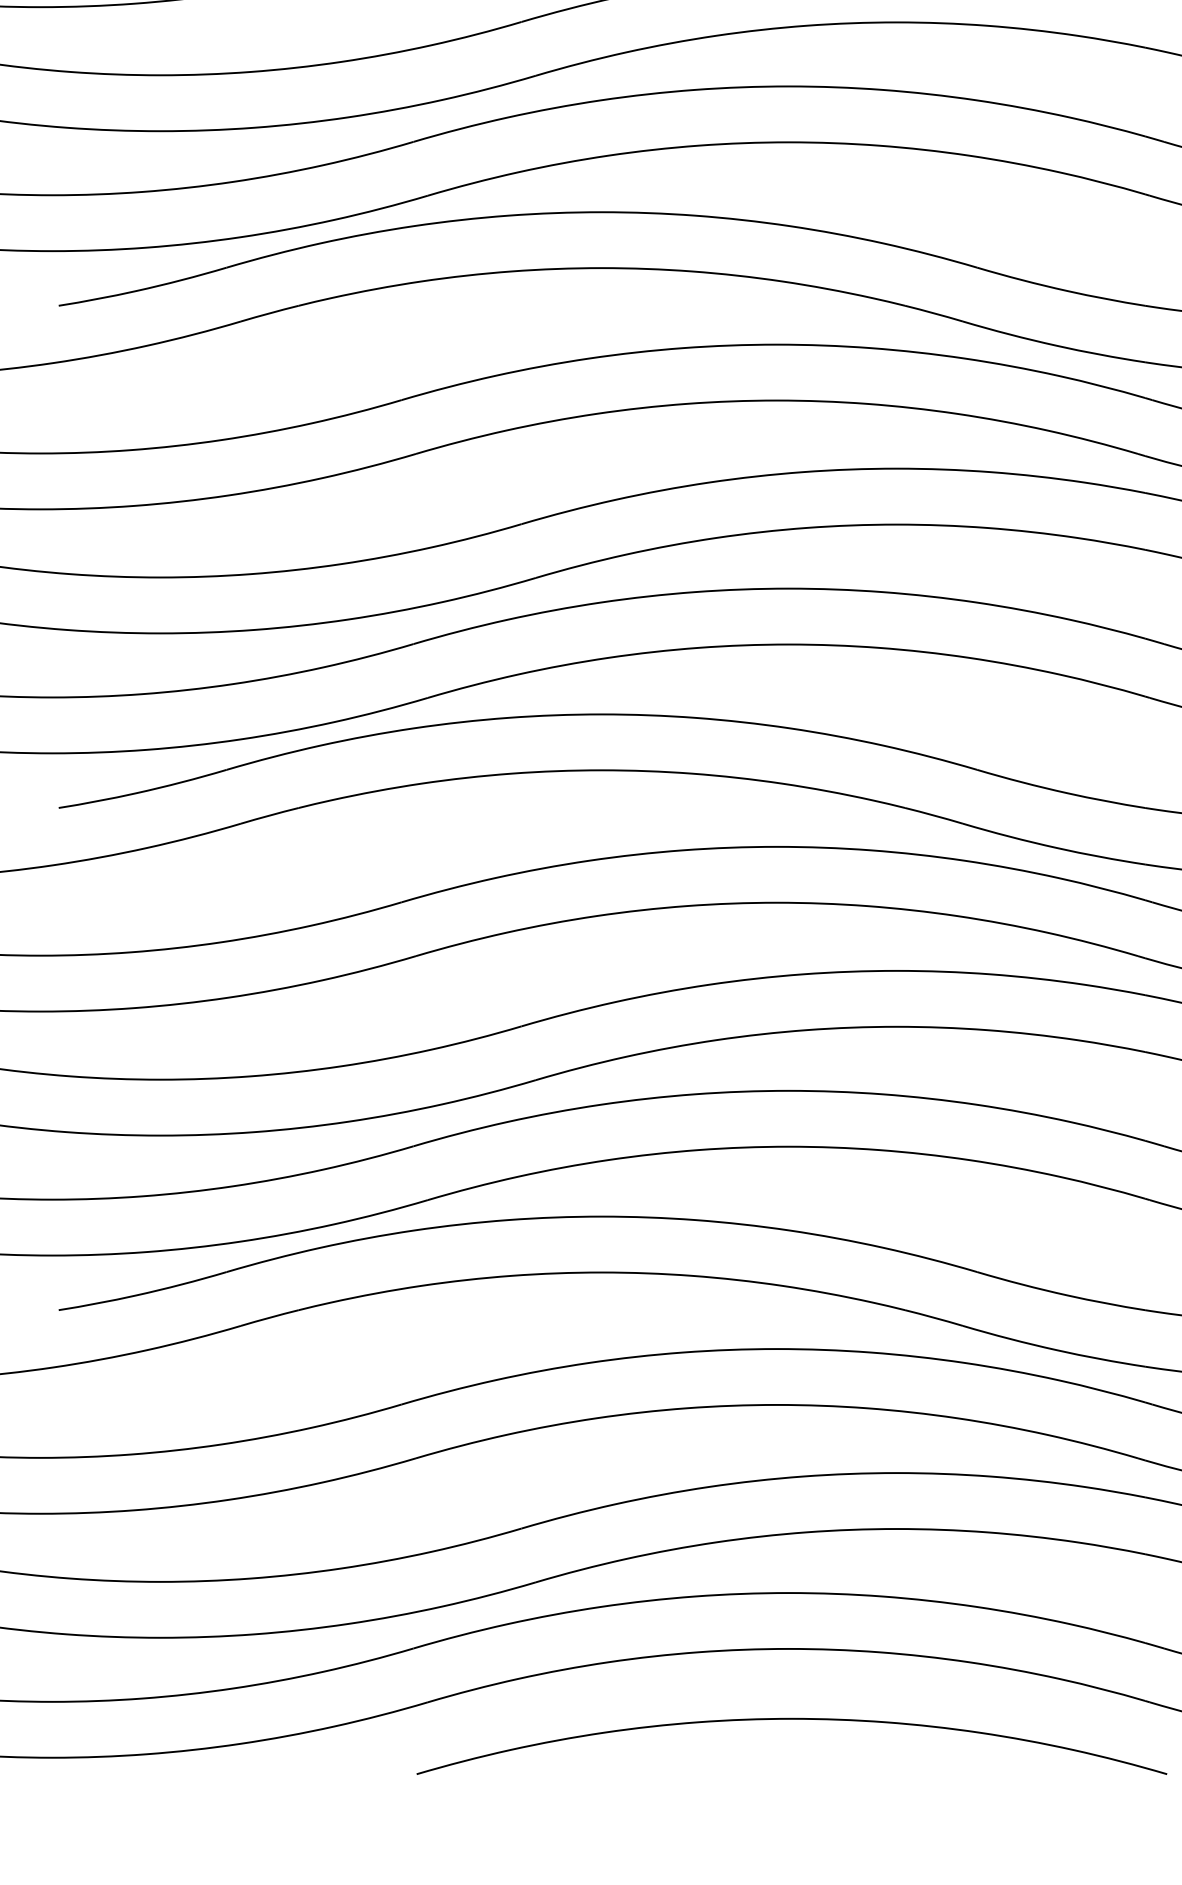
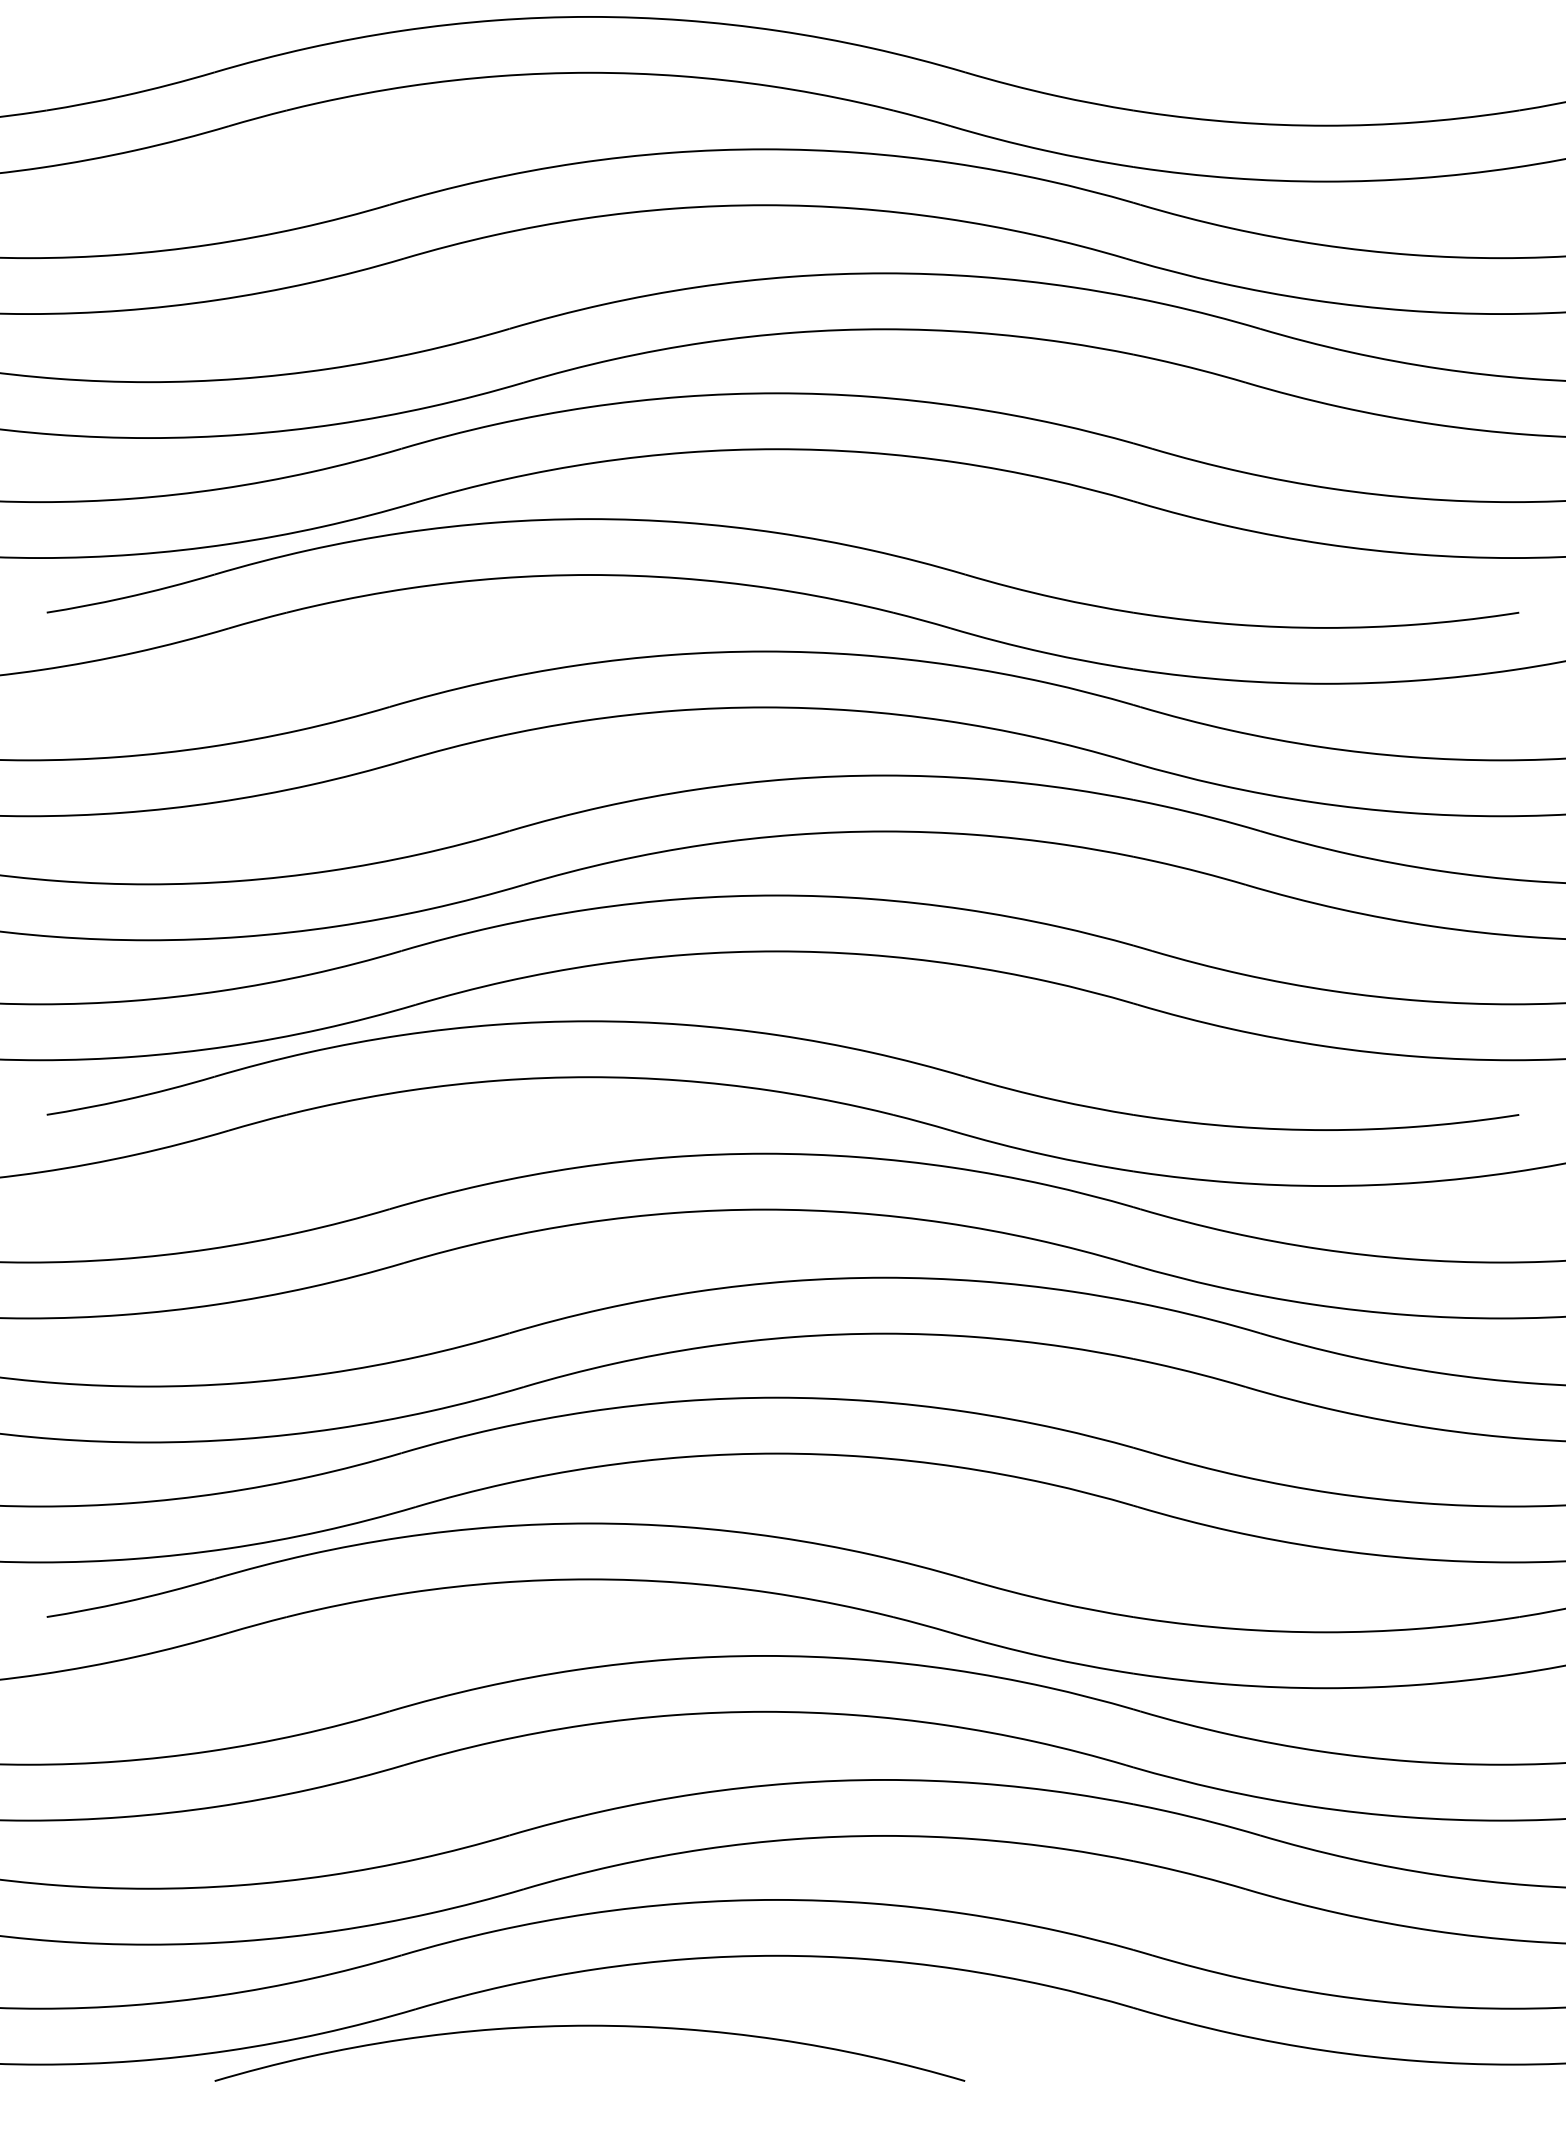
curve: (791, 1719) -> (589, 2026), moved

